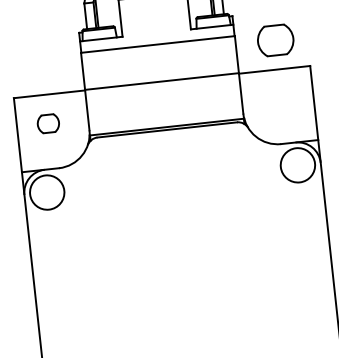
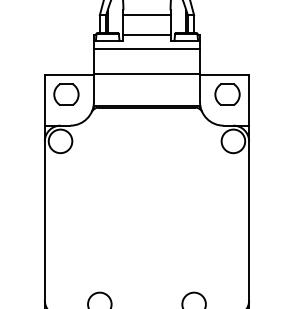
line: (155, 24) -> (146, 34), added
part: (275, 40) -> (227, 94), moved
part: (48, 123) -> (66, 94), size x1.67

